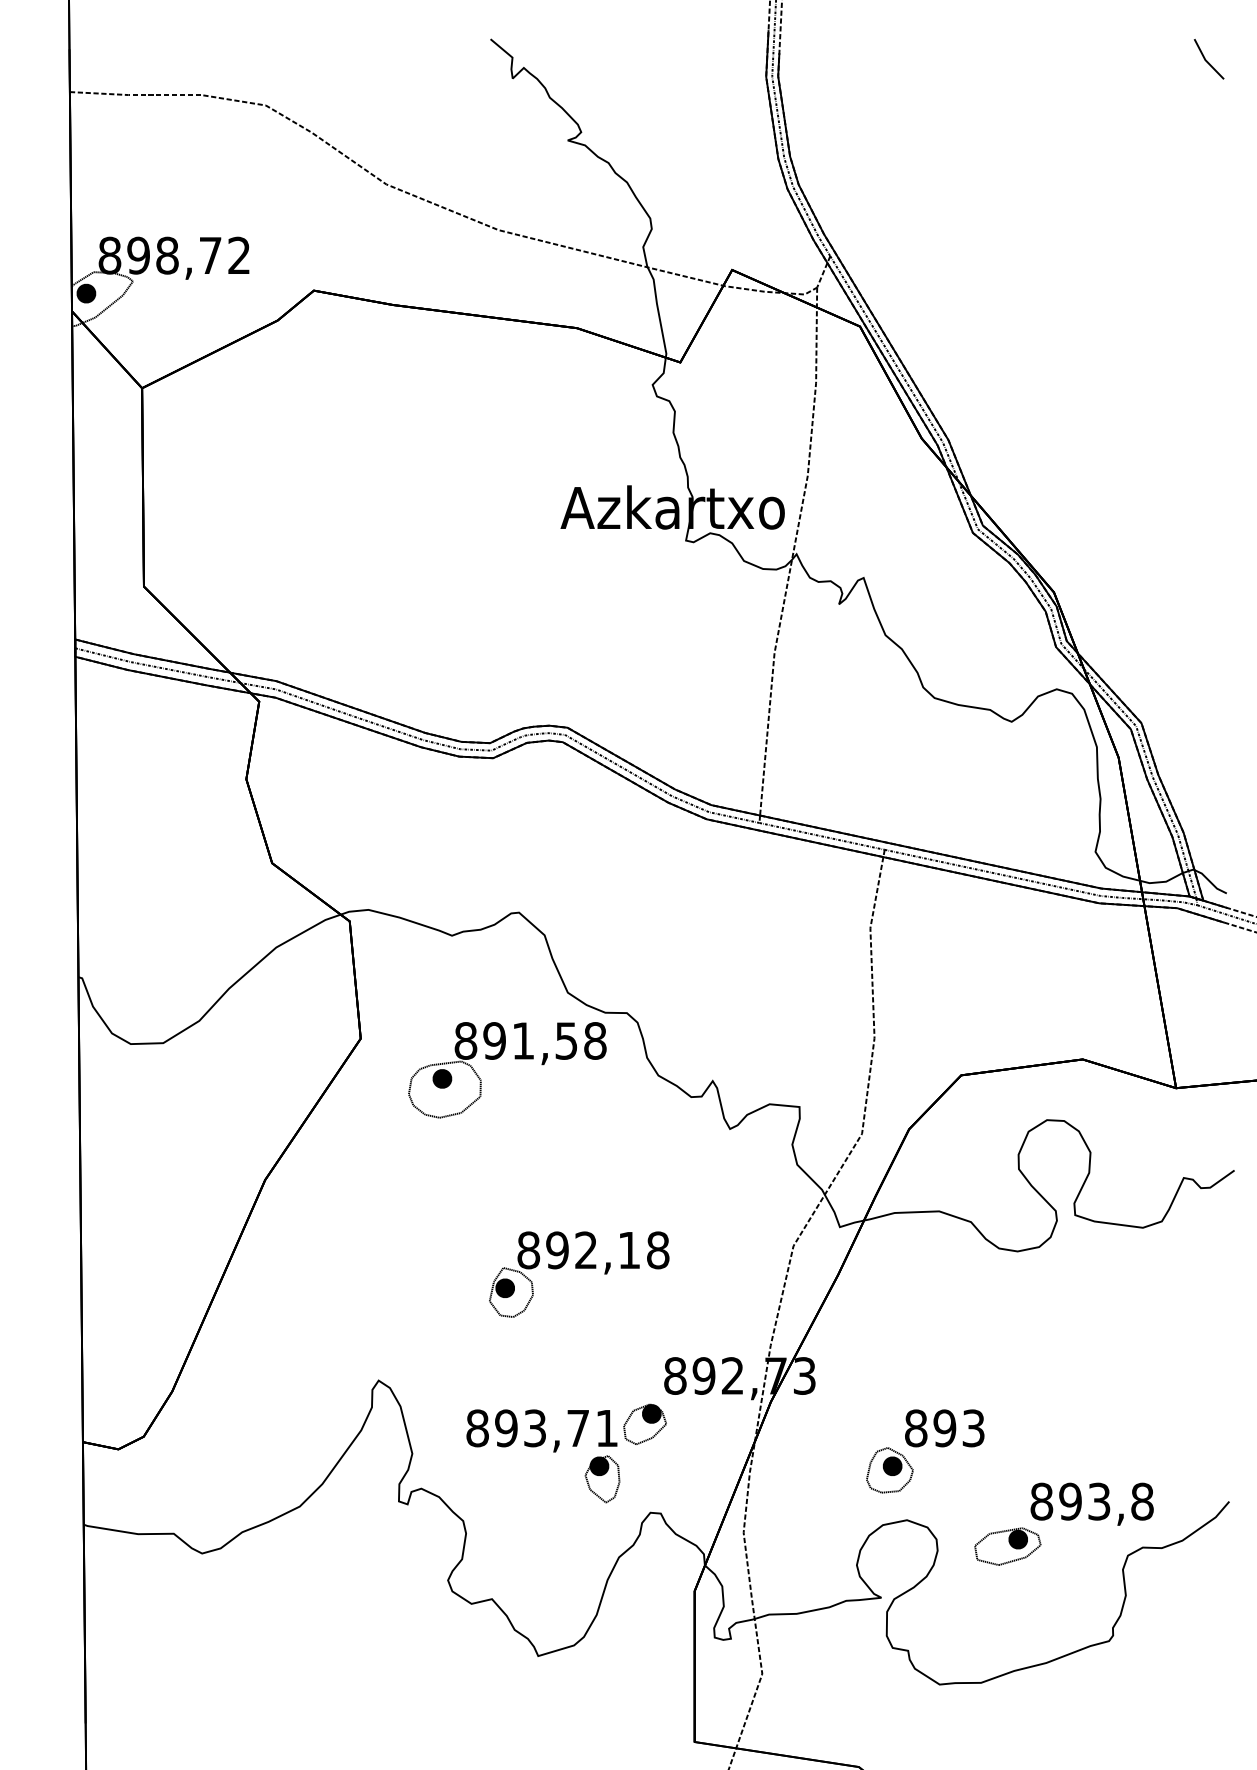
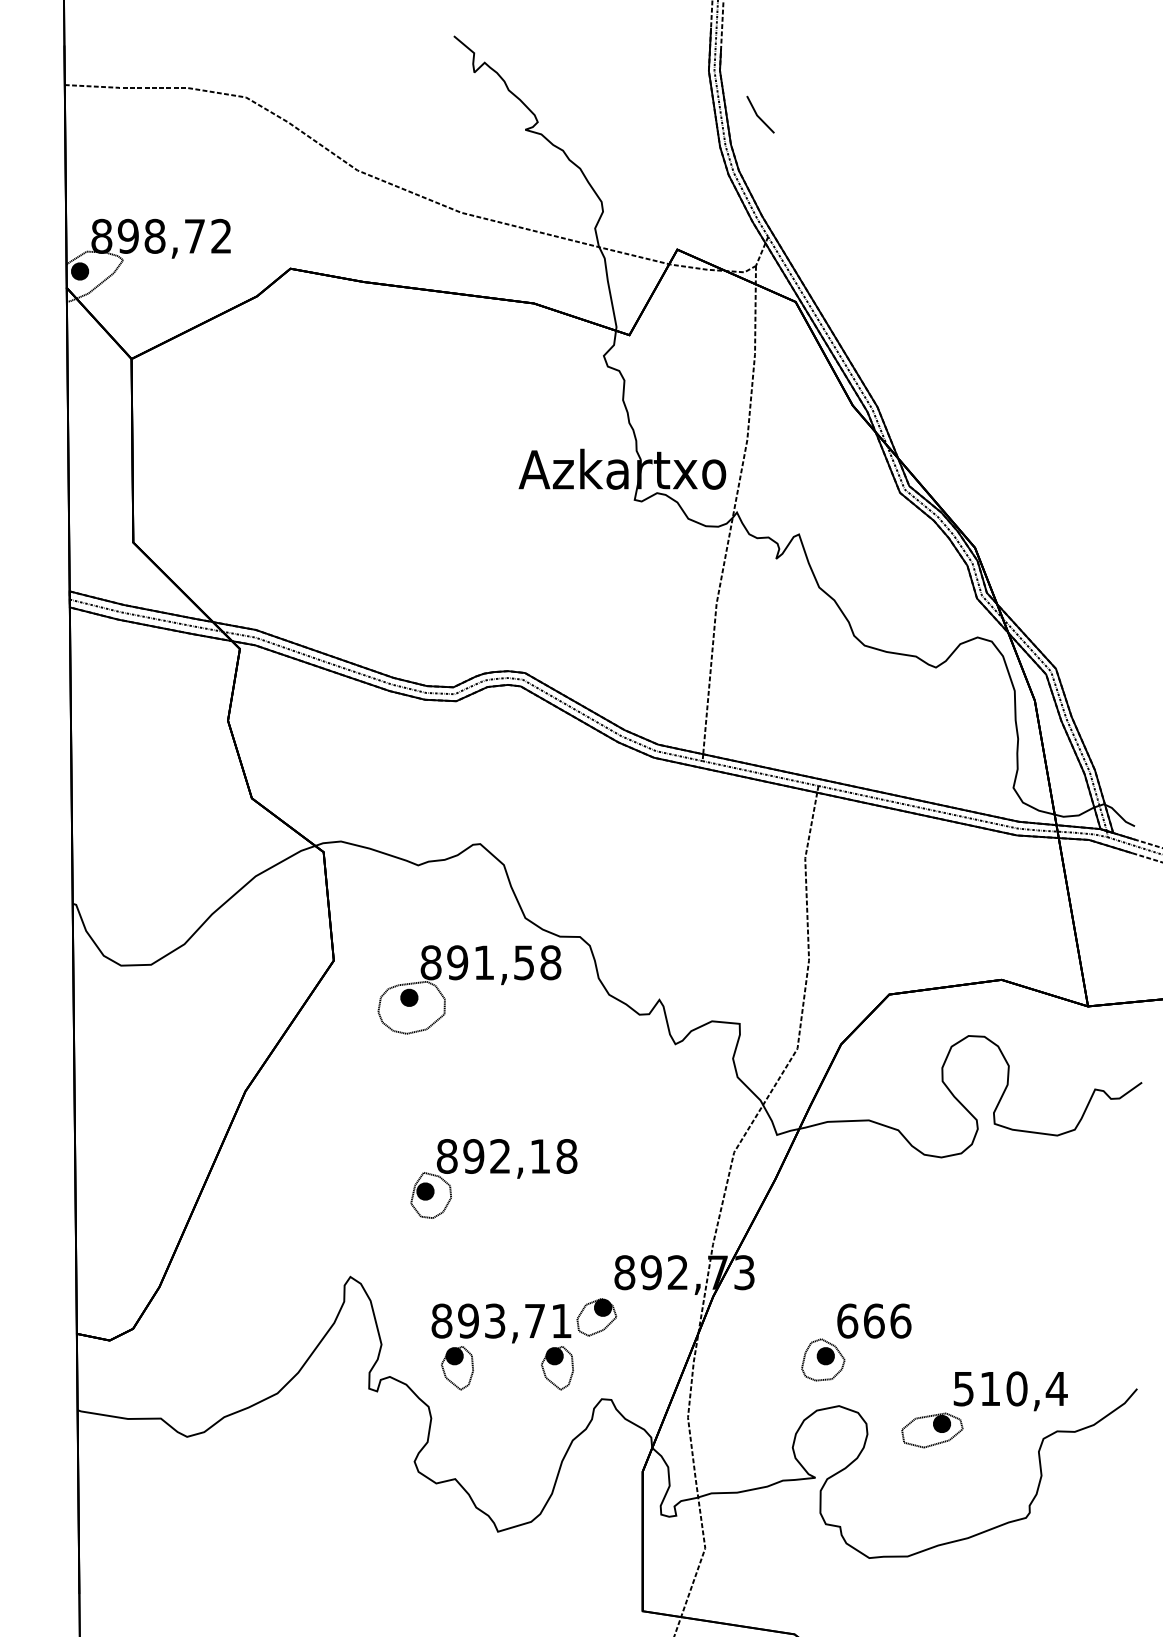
line: (1206, 60) -> (758, 115), moved
part: (578, 1274) -> (493, 1178), moved
text: (945, 1427) -> (874, 1320), 893 -> 666
part: (494, 1479) -> (457, 1368), added
text: (1092, 1501) -> (1010, 1388), 893,8 -> 510,4

